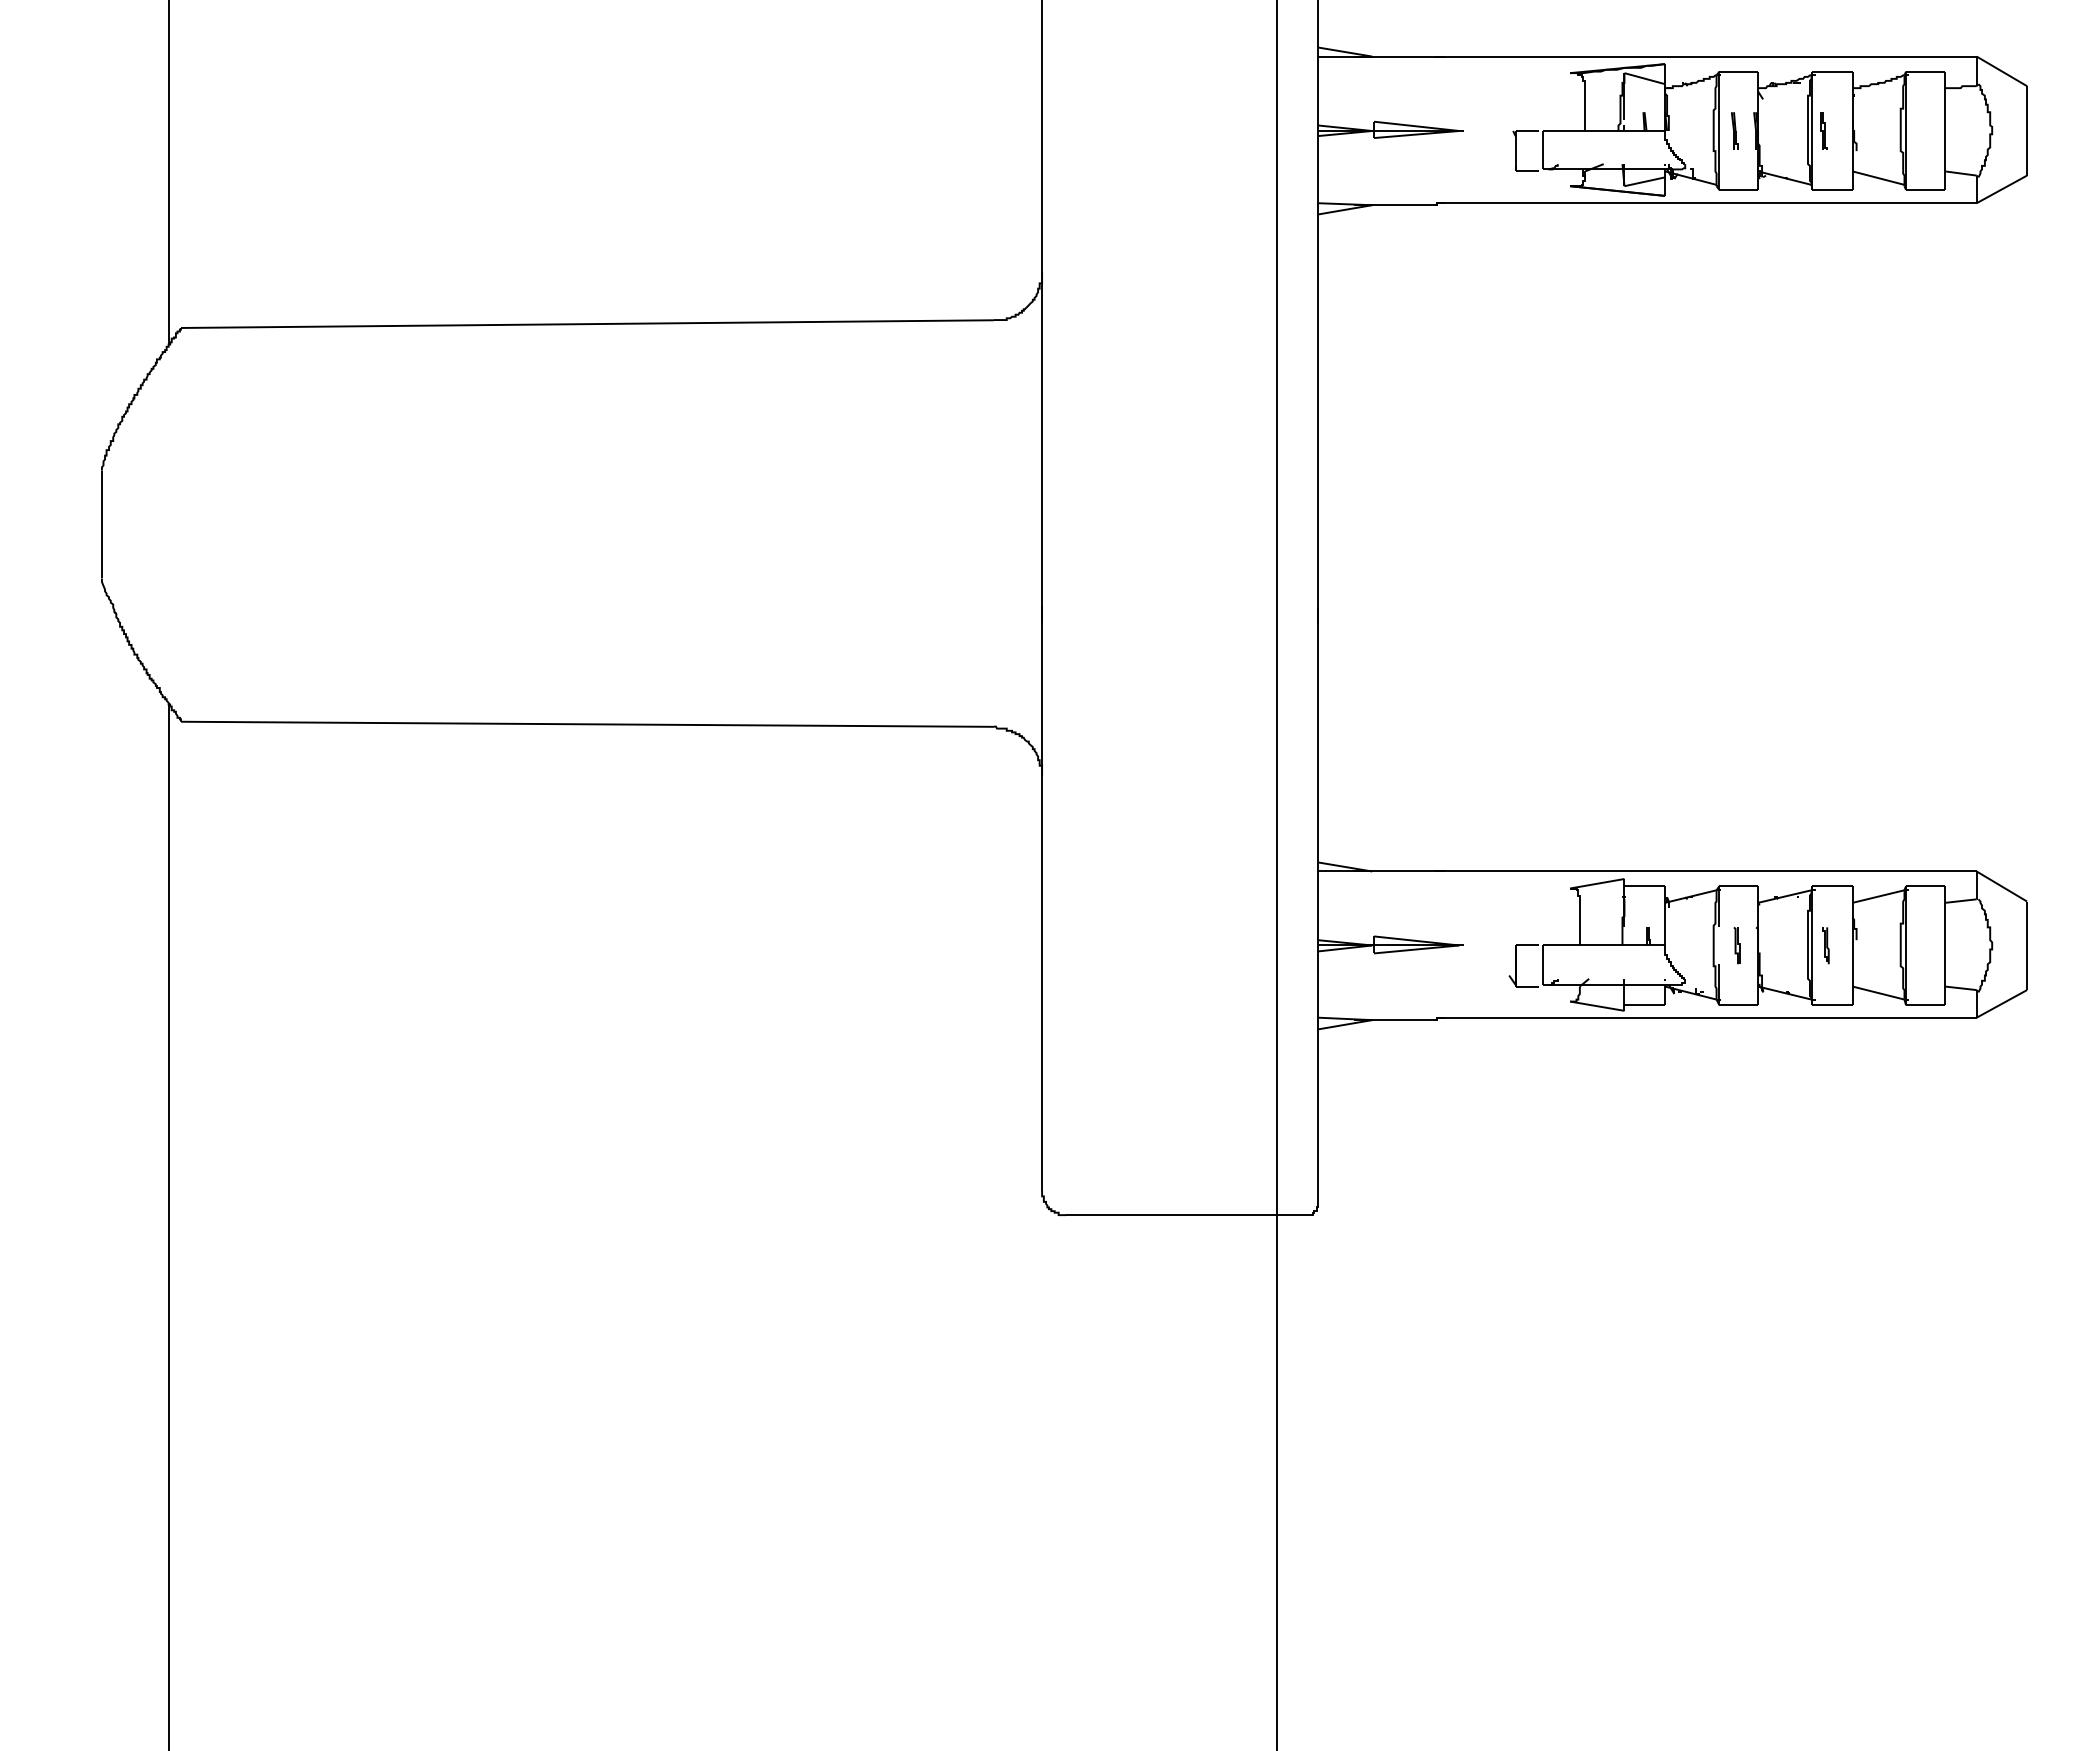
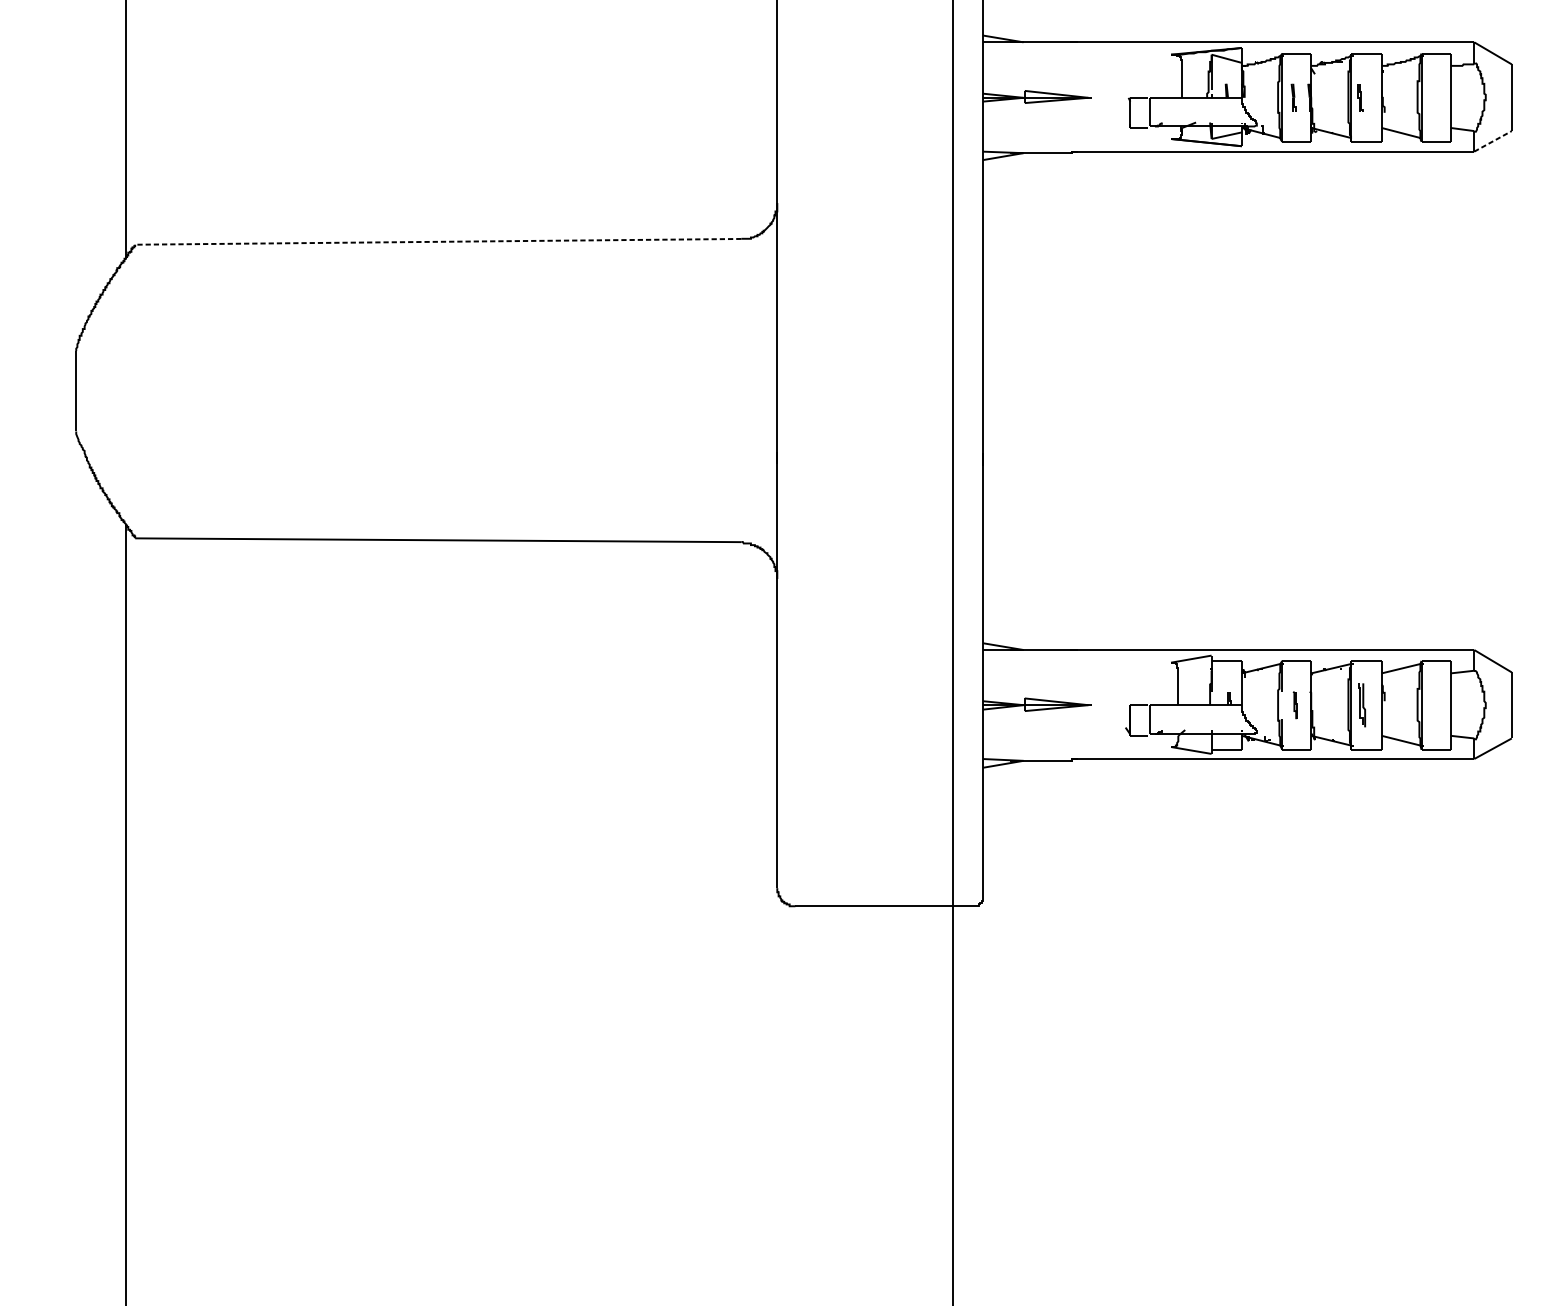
line: (2001, 189) -> (1492, 141), solid -> dashed
line: (586, 324) -> (437, 242), solid -> dashed
part: (1825, 945) -> (1361, 705), size x1.6

